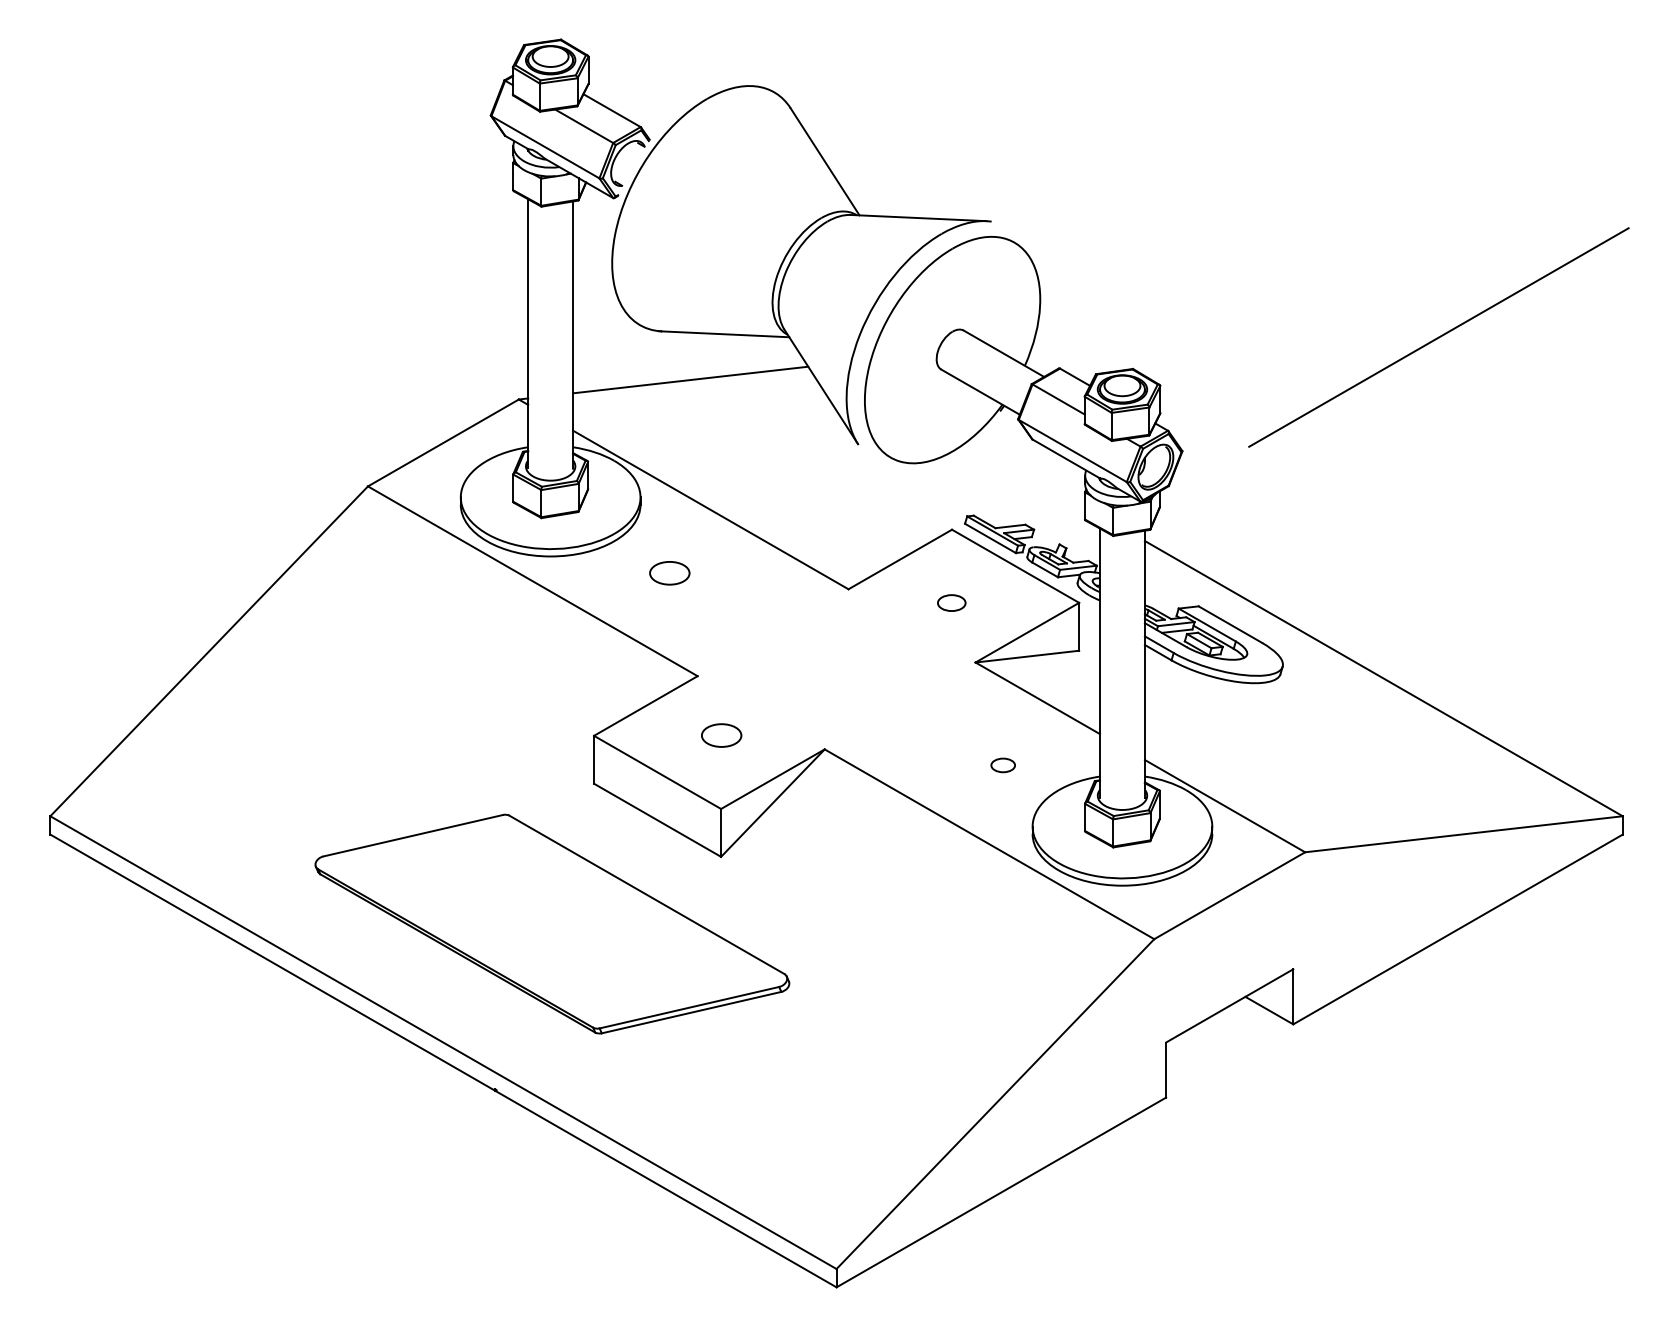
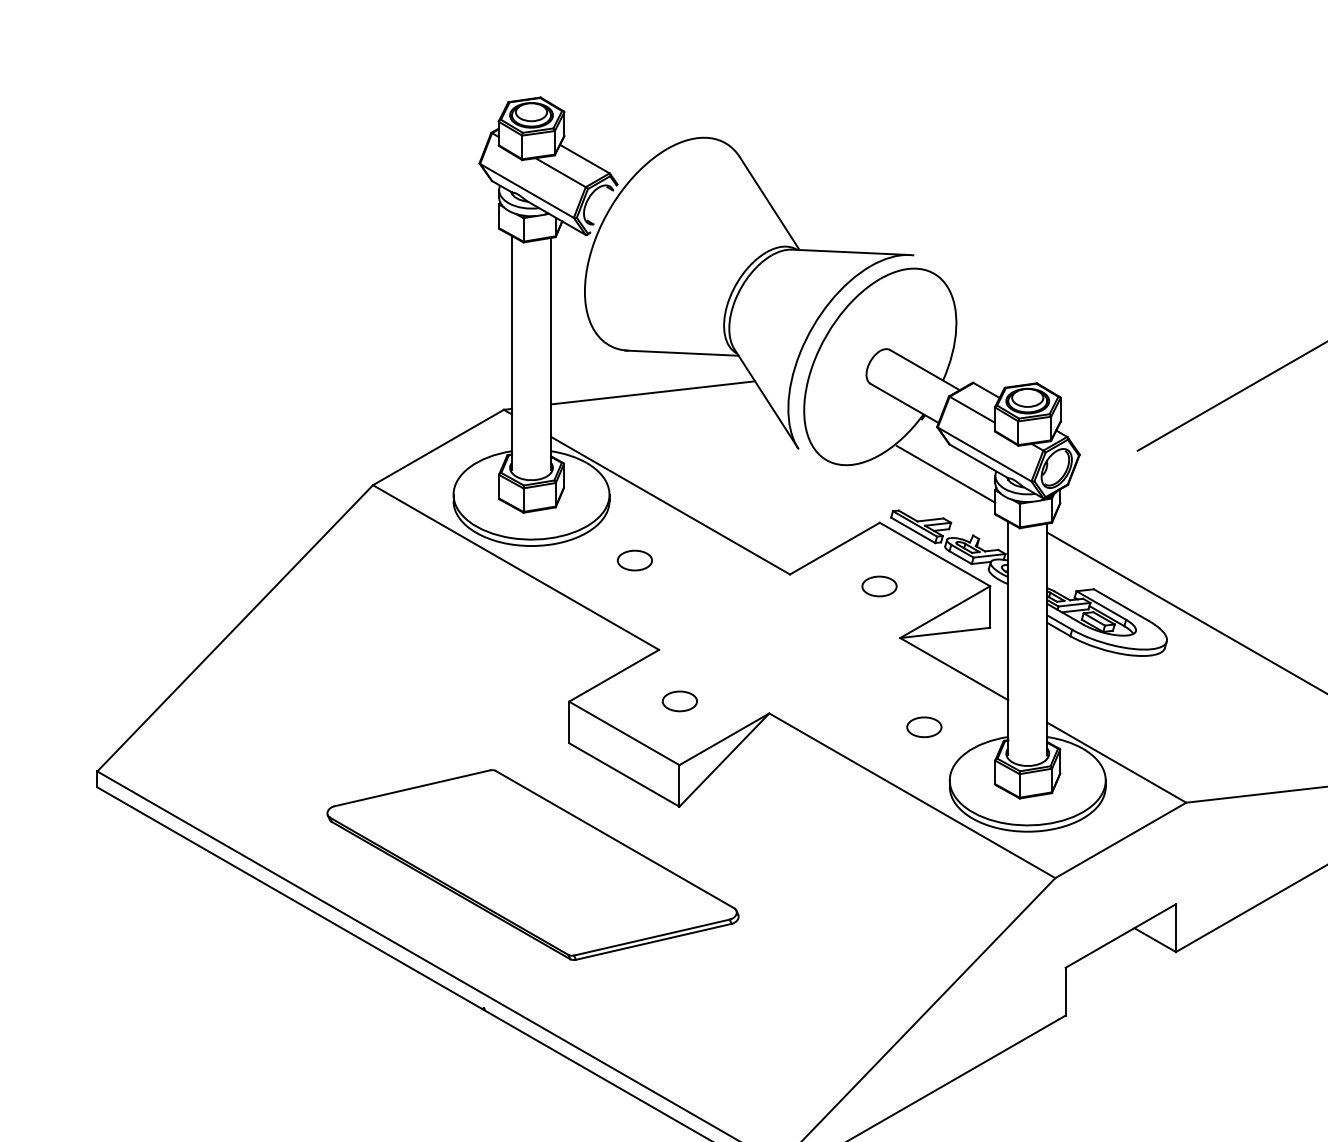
line: (1028, 473) -> (946, 474), added
part: (951, 602) -> (879, 585), size x1.43
part: (1002, 765) -> (923, 727), size x1.67

